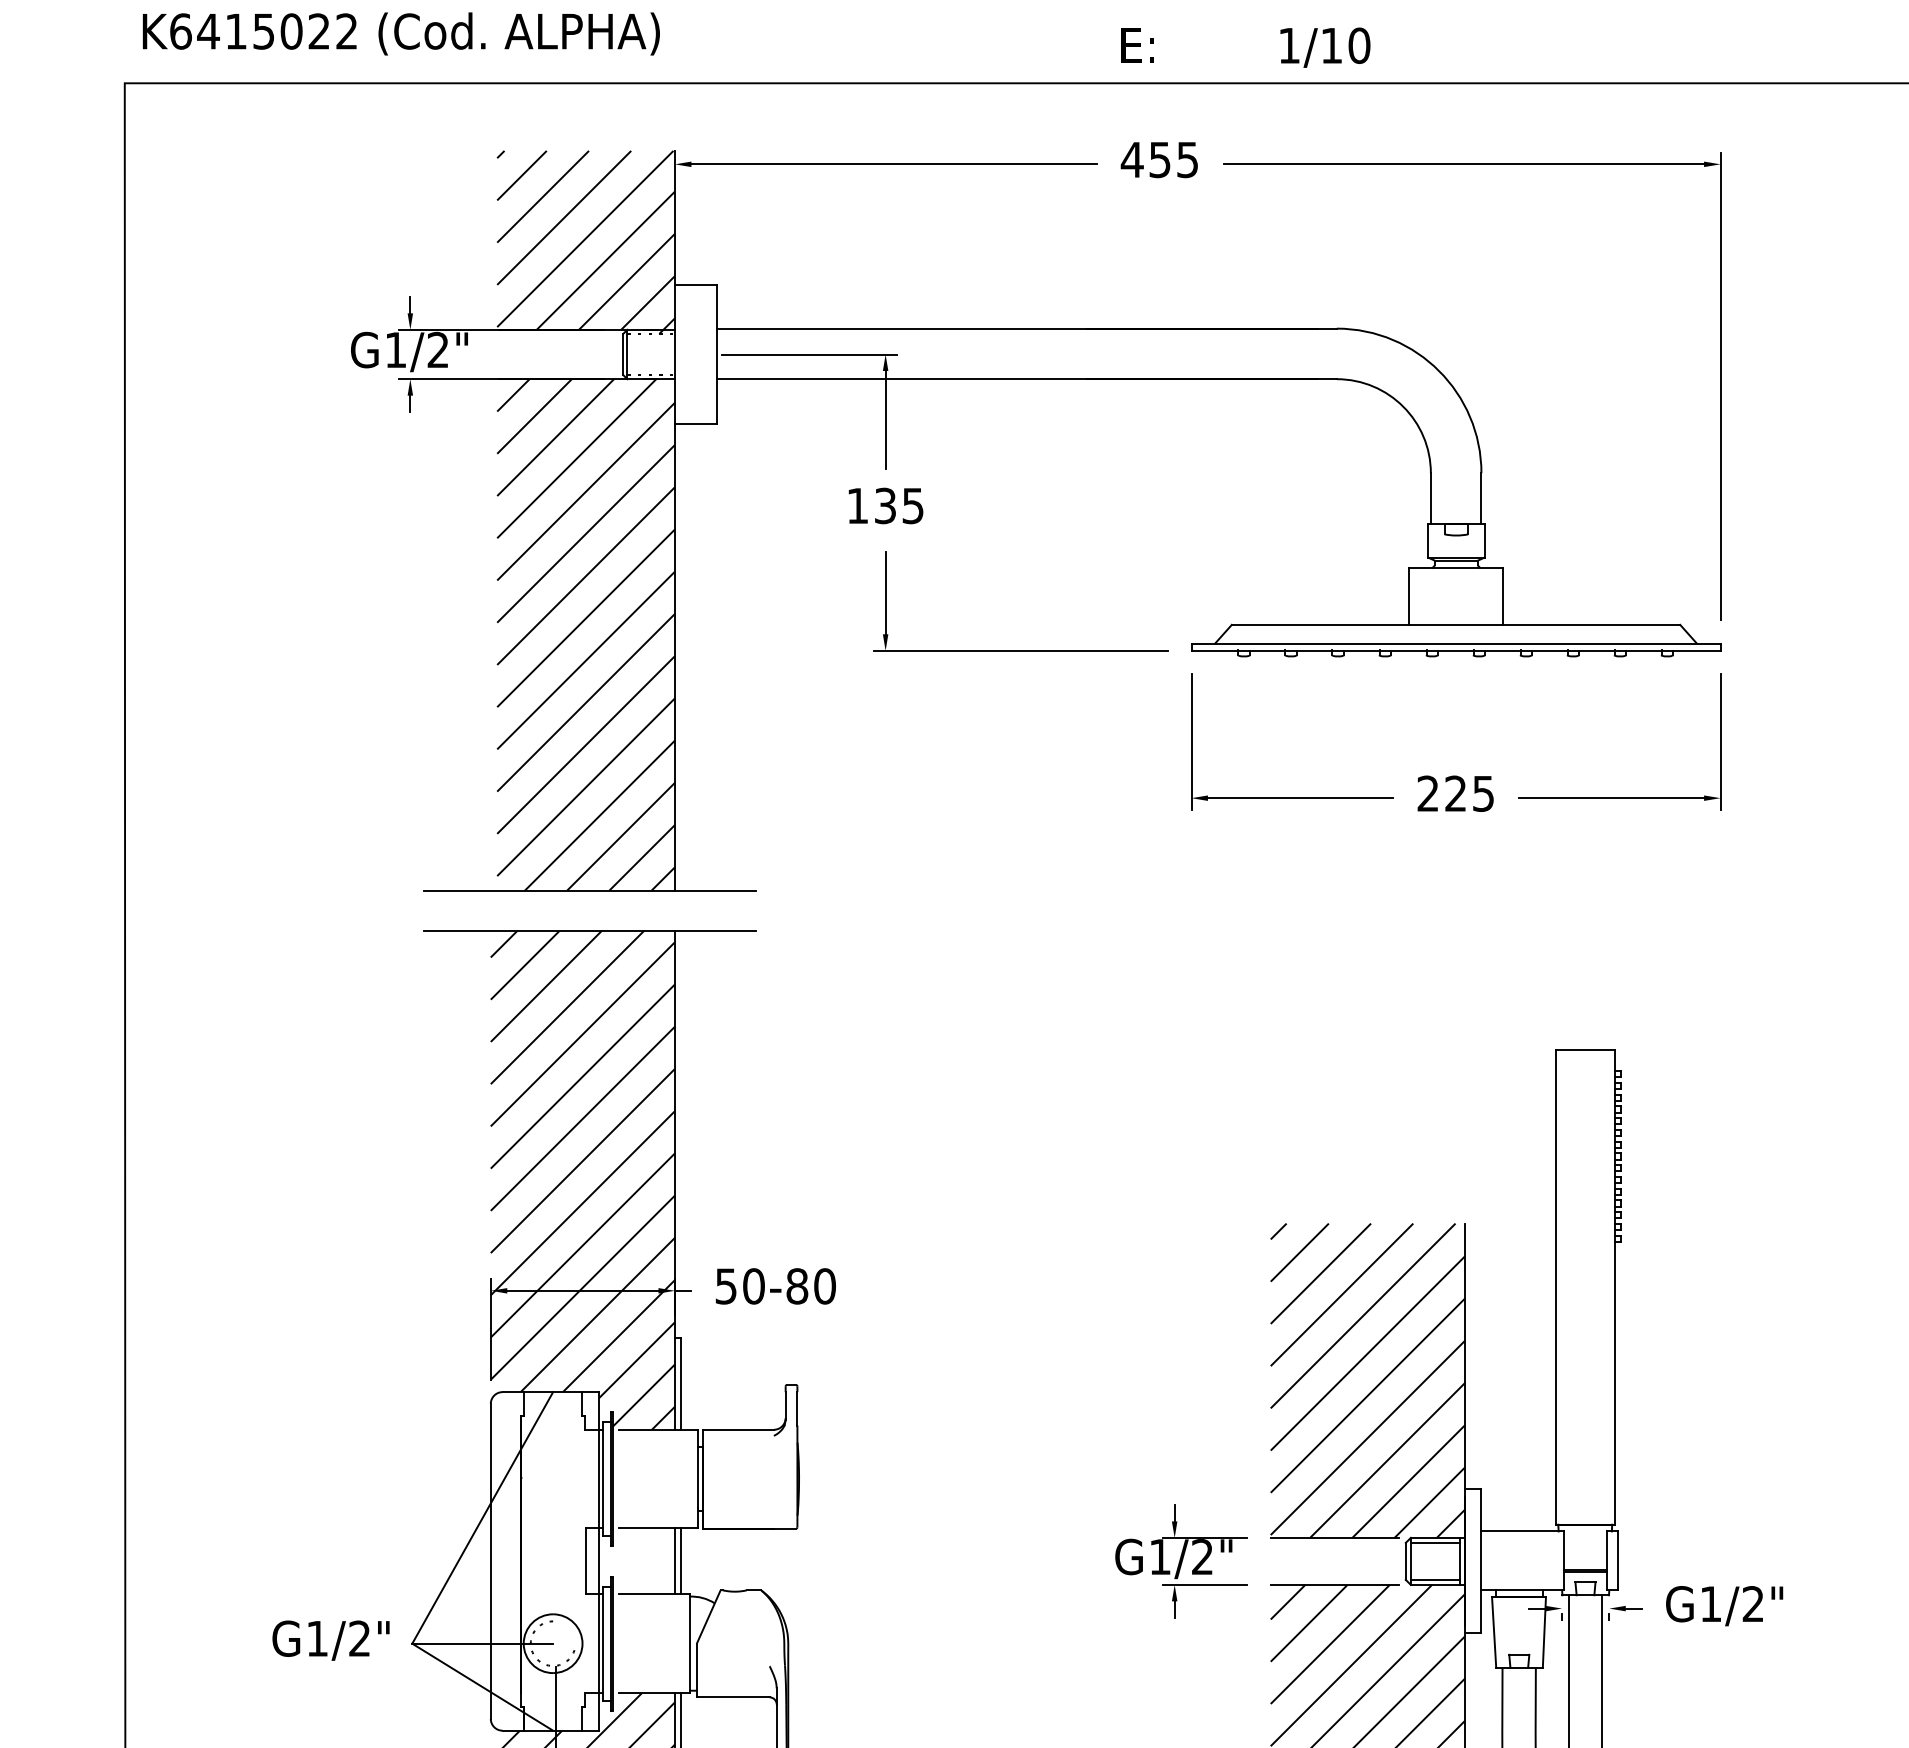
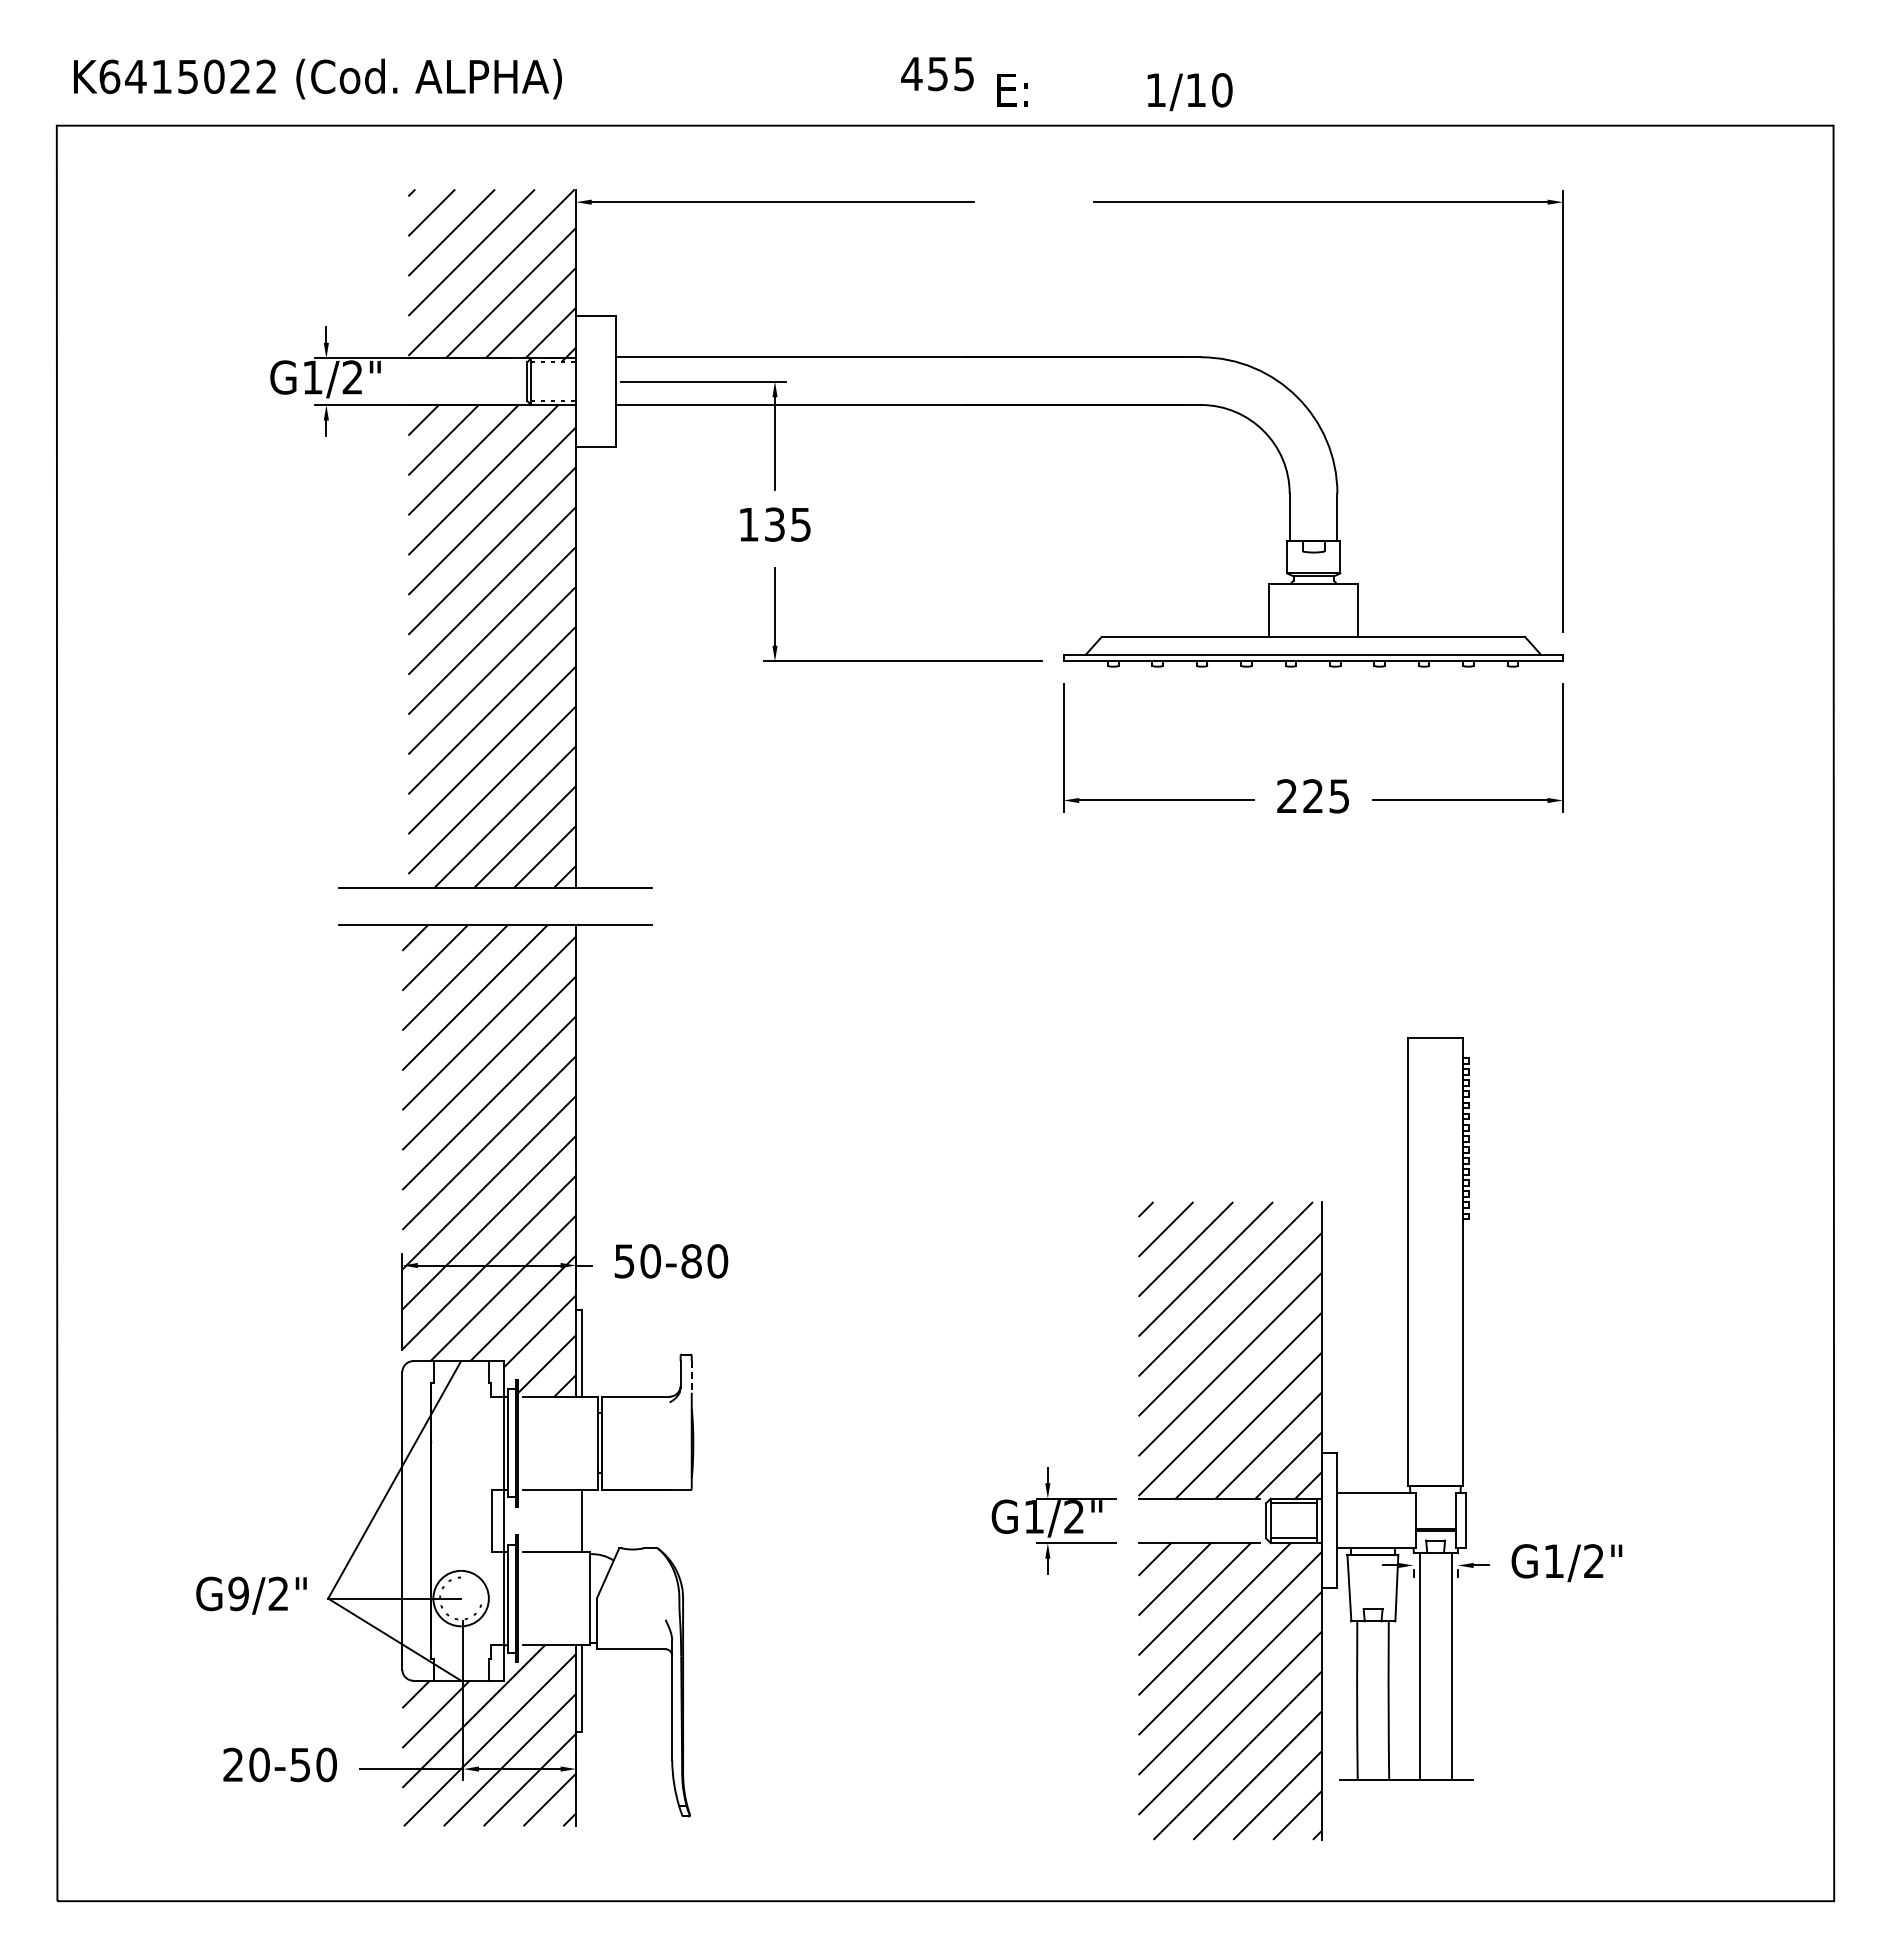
text: (1159, 160) -> (937, 74), moved
line: (797, 1408) -> (691, 1376), solid -> dashed
line: (675, 1560) -> (576, 1520), removed
text: (317, 1638) -> (238, 1593), G1/2" -> G9/2"

